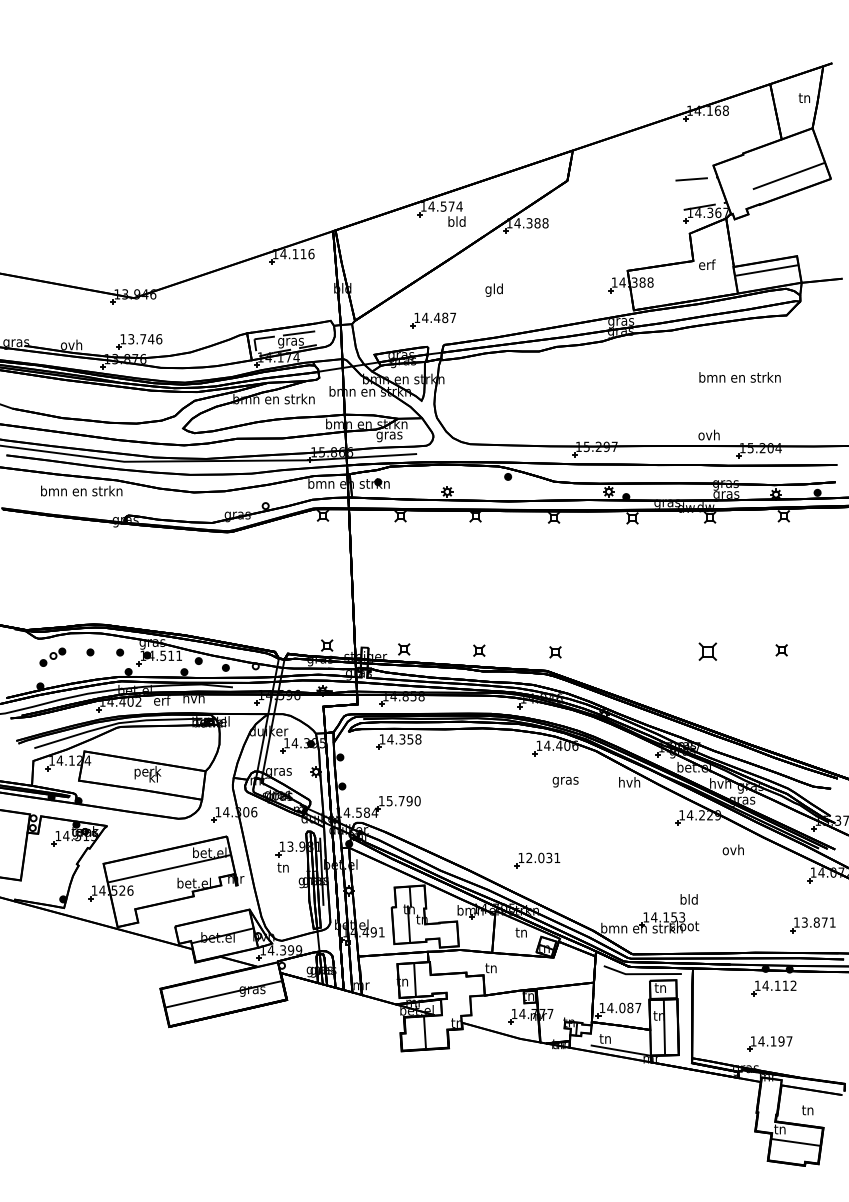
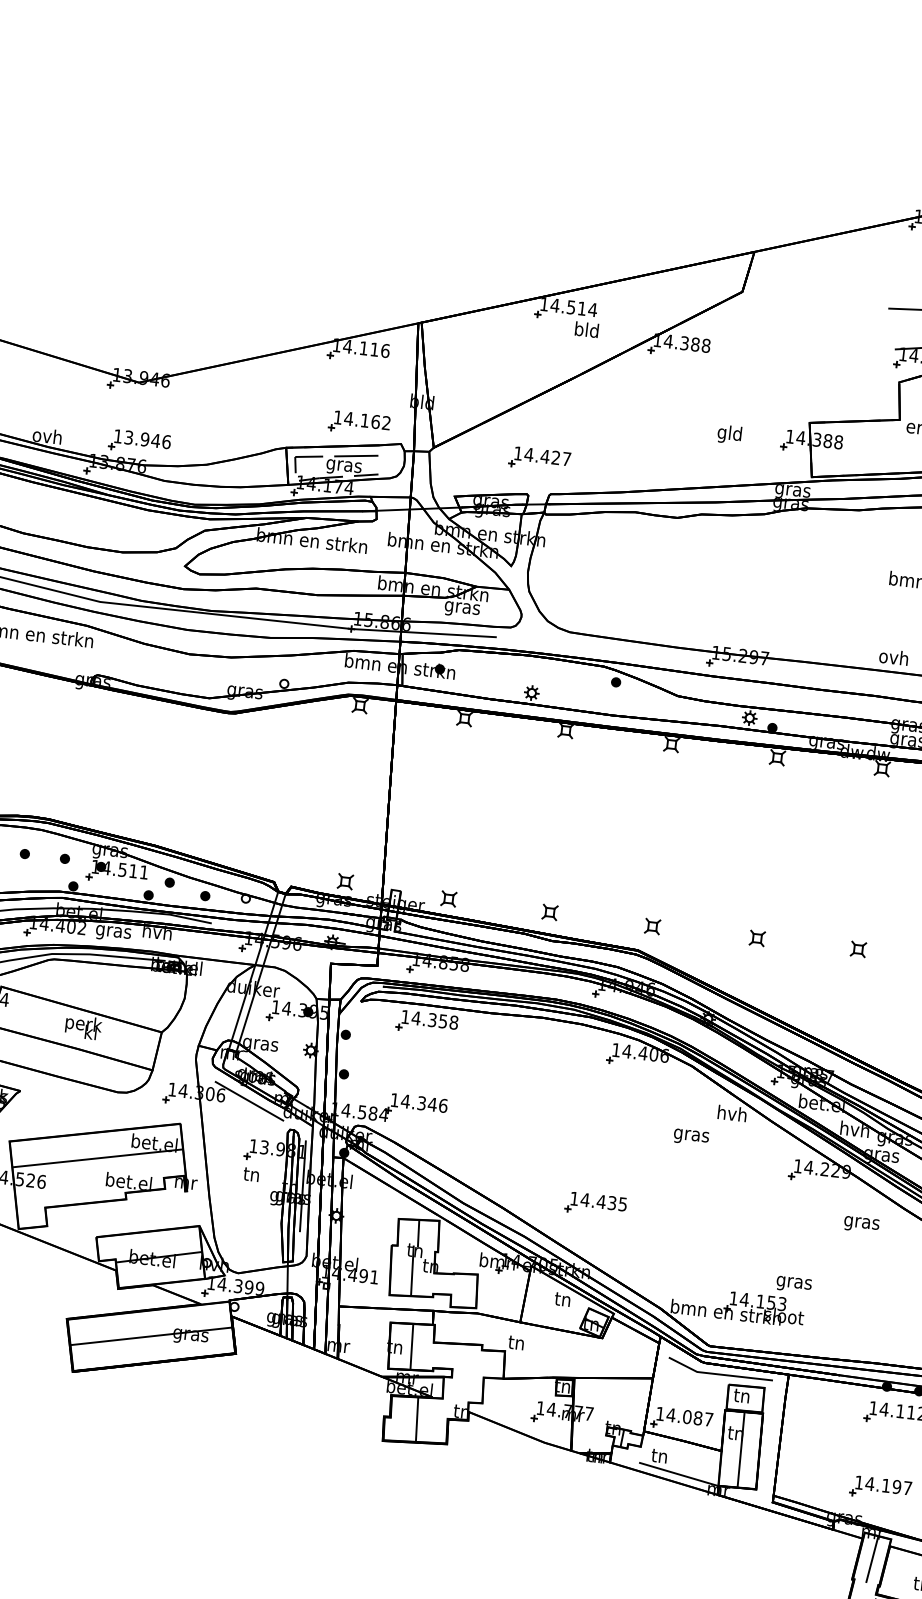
text: (451, 206) -> (581, 308), 14.574 -> 14.514
text: (493, 289) -> (728, 433), moved
part: (298, 309) -> (359, 423), added
text: (445, 317) -> (556, 457), 14.487 -> 14.427
text: (143, 339) -> (145, 439), 13.746 -> 13.946
part: (707, 651) -> (857, 949), size x0.62
part: (632, 652) -> (756, 938), added
text: (161, 702) -> (112, 932), erf -> gras
text: (565, 782) -> (691, 1137), moved
text: (403, 801) -> (424, 1104), 15.790 -> 14.346
line: (275, 813) -> (249, 1100), added
text: (733, 850) -> (861, 1221), ovh -> gras
text: (543, 857) -> (604, 1201), 12.031 -> 14.435
text: (689, 900) -> (794, 1282), bld -> gras
line: (769, 1096) -> (872, 1559), added

